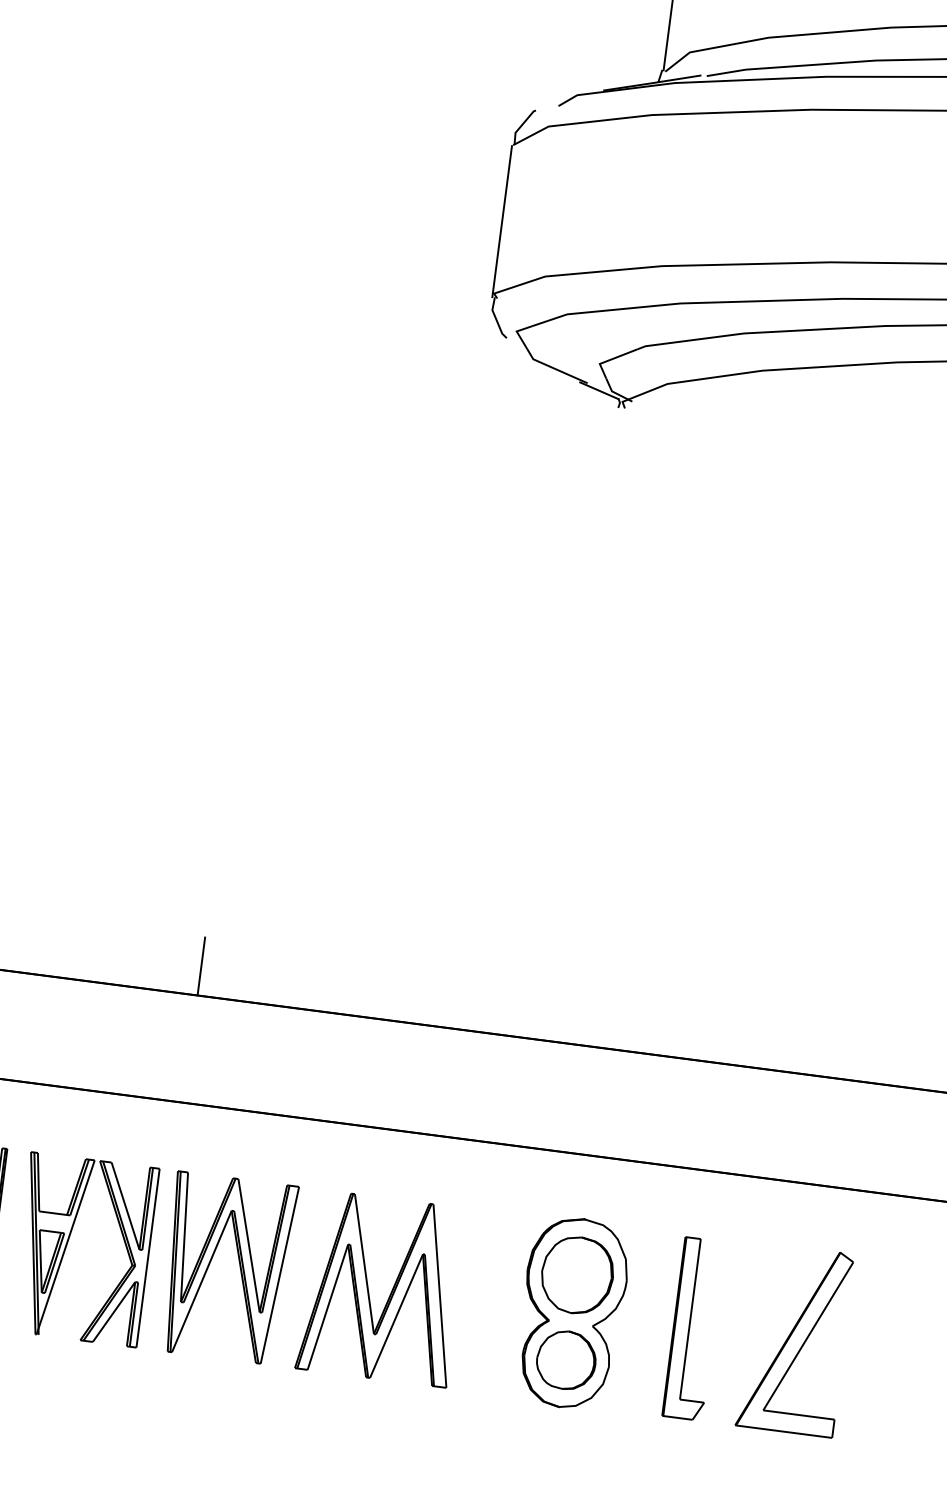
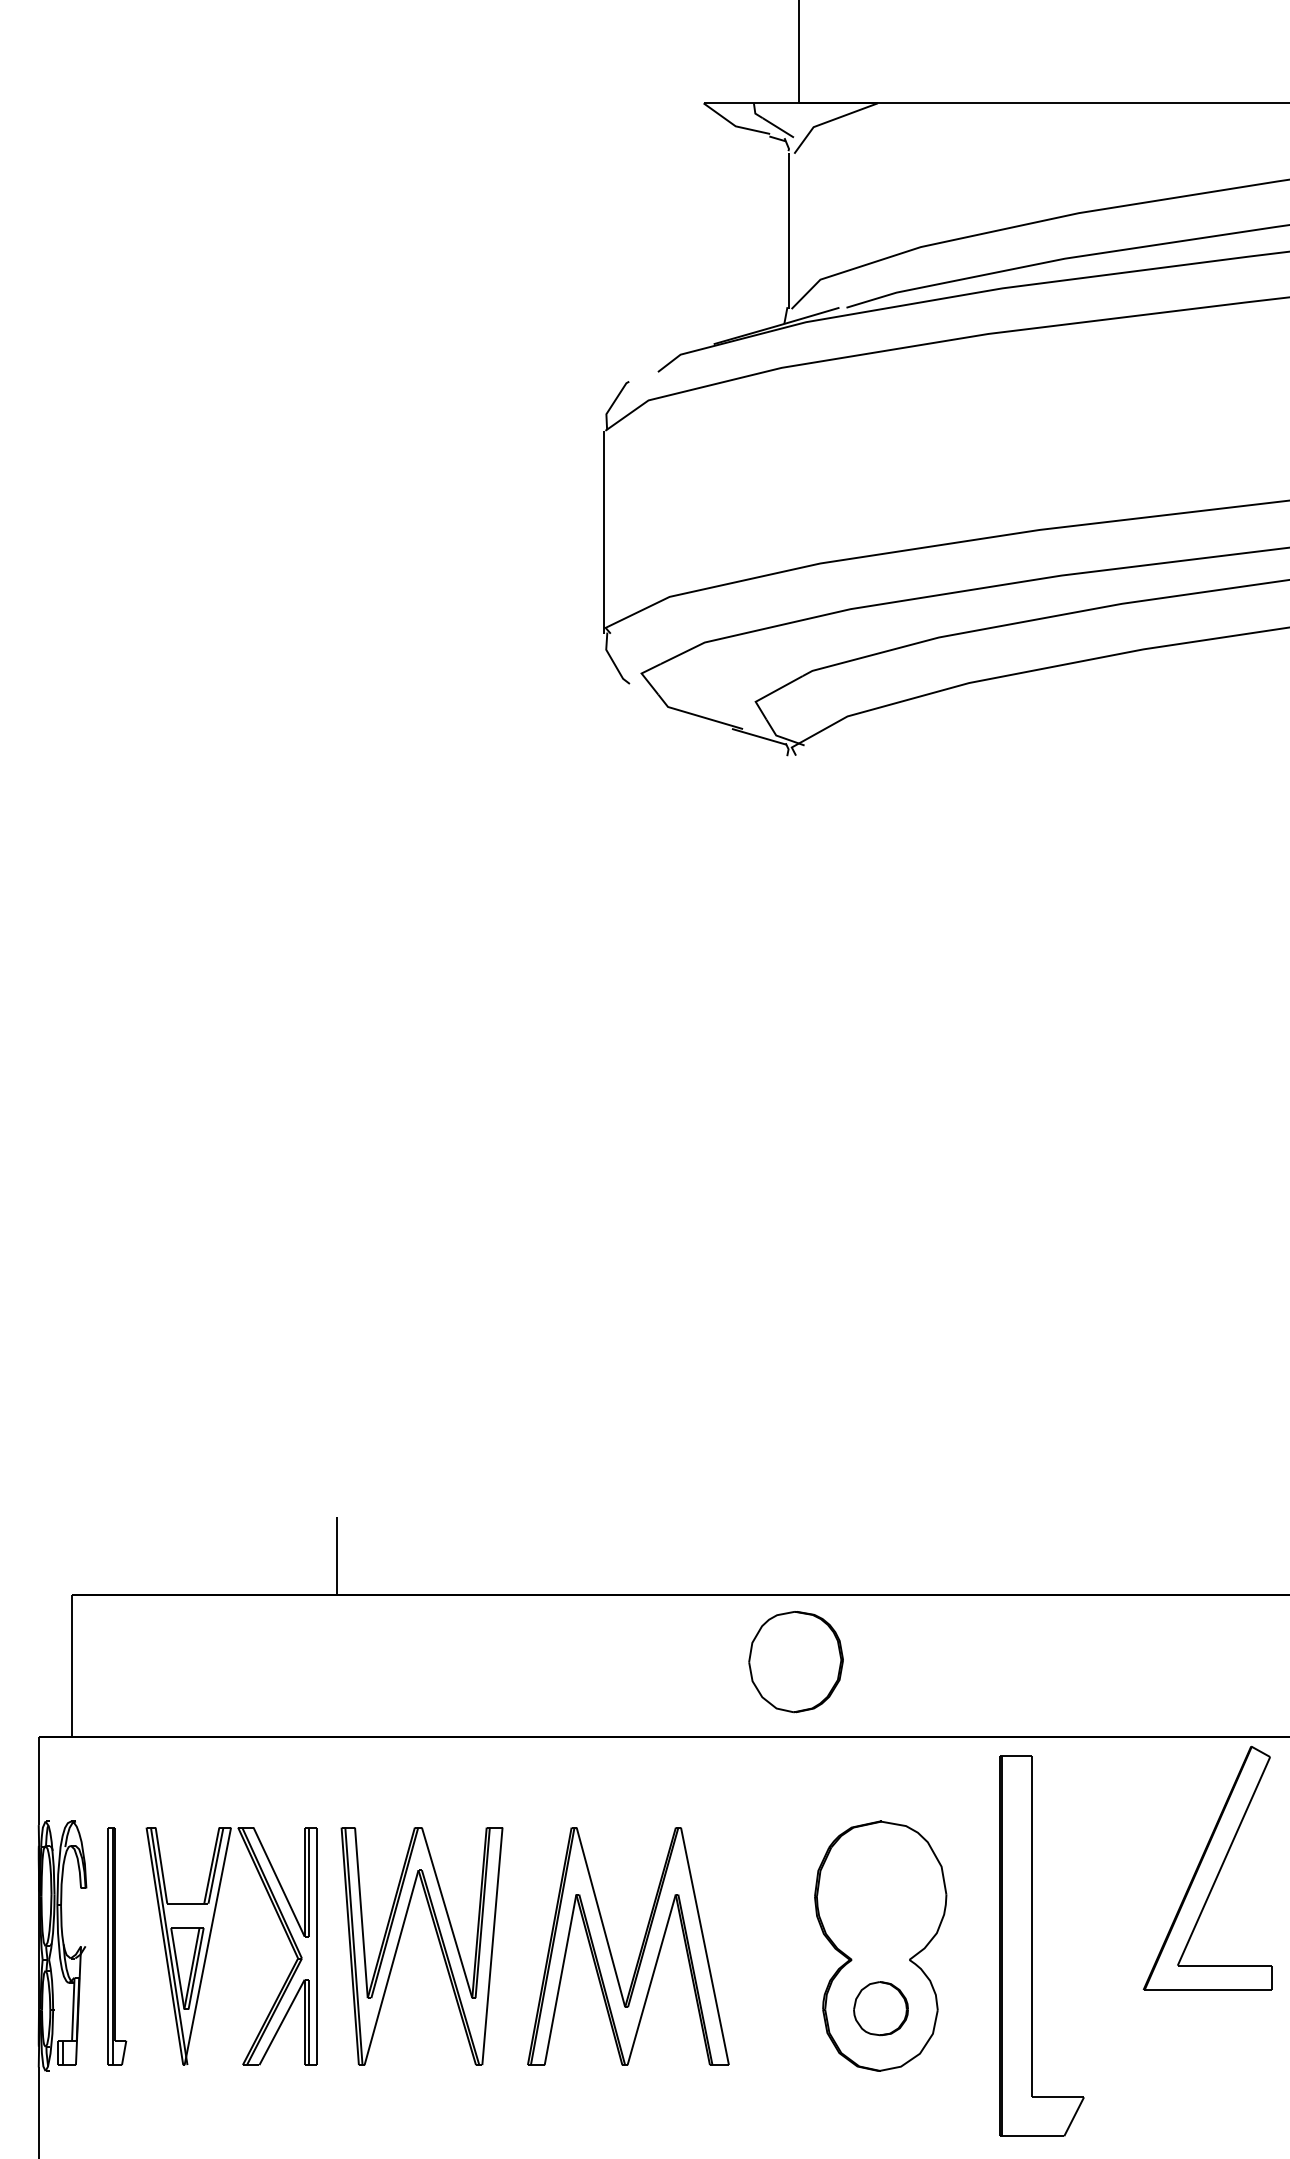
part: (576, 1275) -> (795, 1662), moved
part: (693, 1329) -> (1041, 1946), size x1.6
part: (795, 1339) -> (1207, 1867), moved
part: (566, 1360) -> (880, 2008), size x0.7

